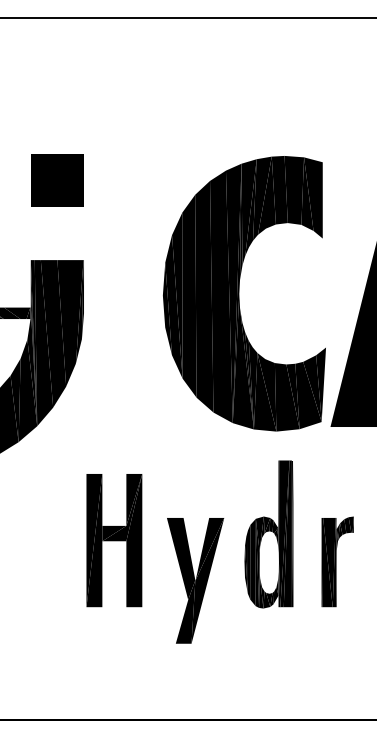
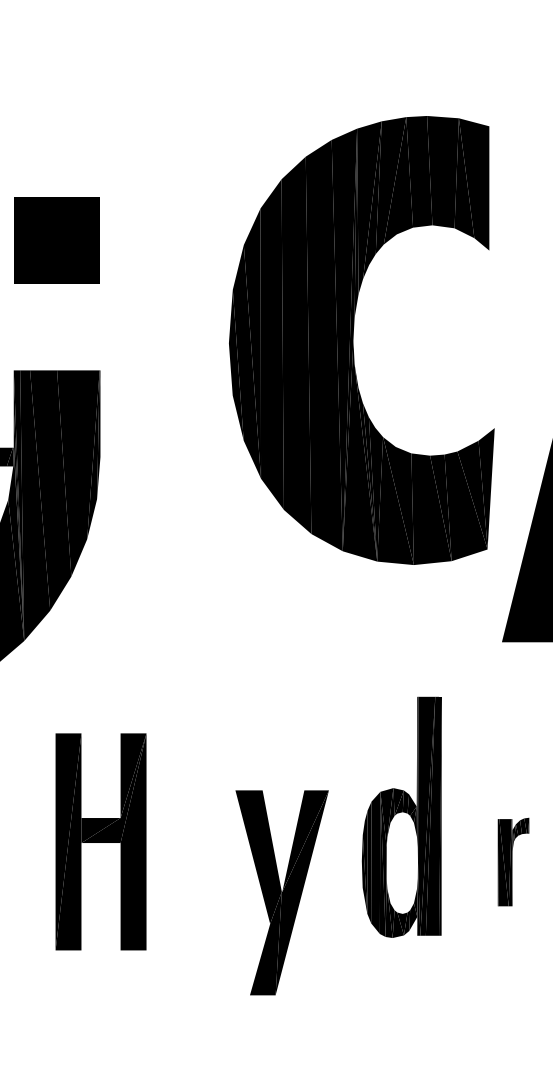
part: (244, 293) -> (361, 340), moved
part: (114, 540) -> (101, 841), moved
part: (337, 561) -> (513, 861), size x0.6

